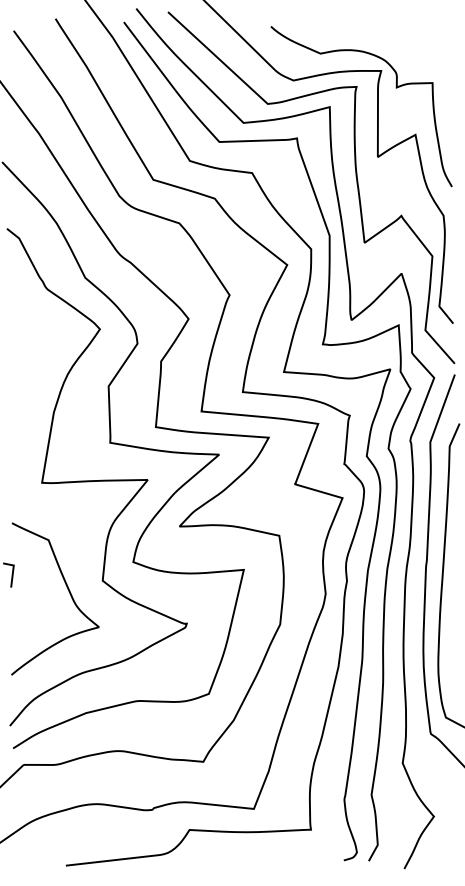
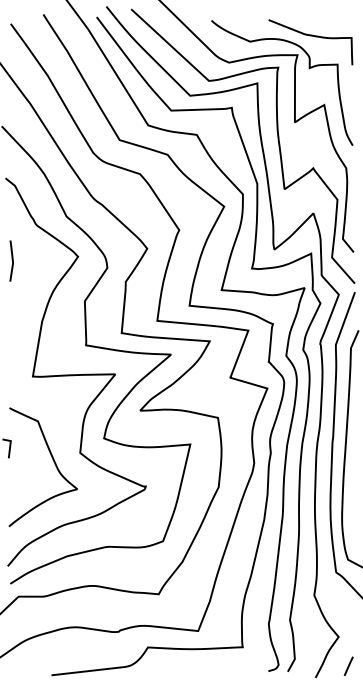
curve: (401, 47) -> (313, 36), added
line: (15, 334) -> (12, 260), added
line: (446, 853) -> (348, 665), added

